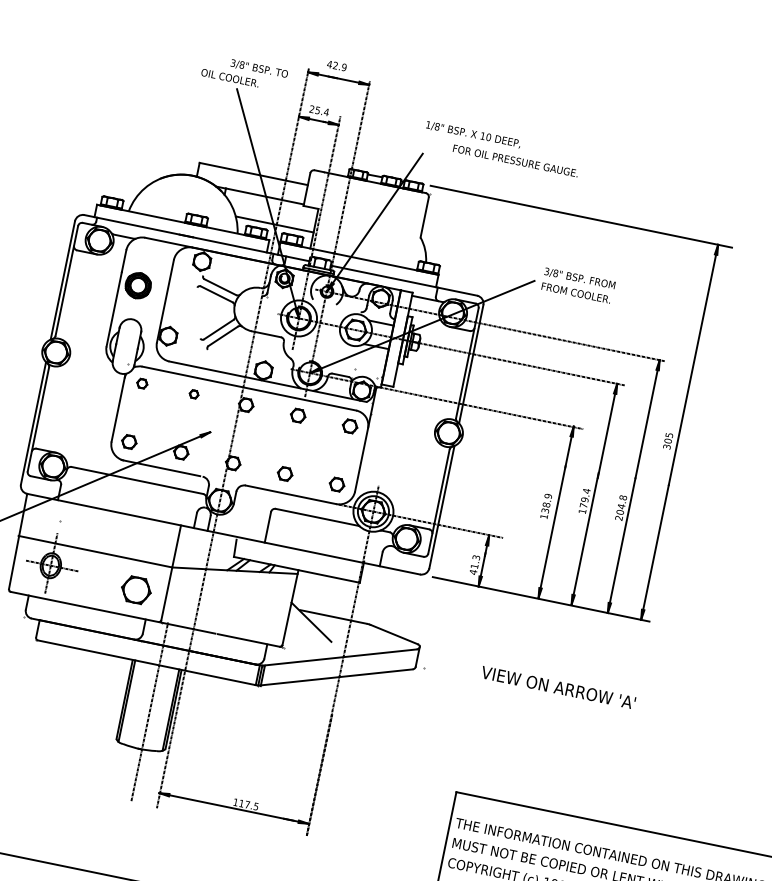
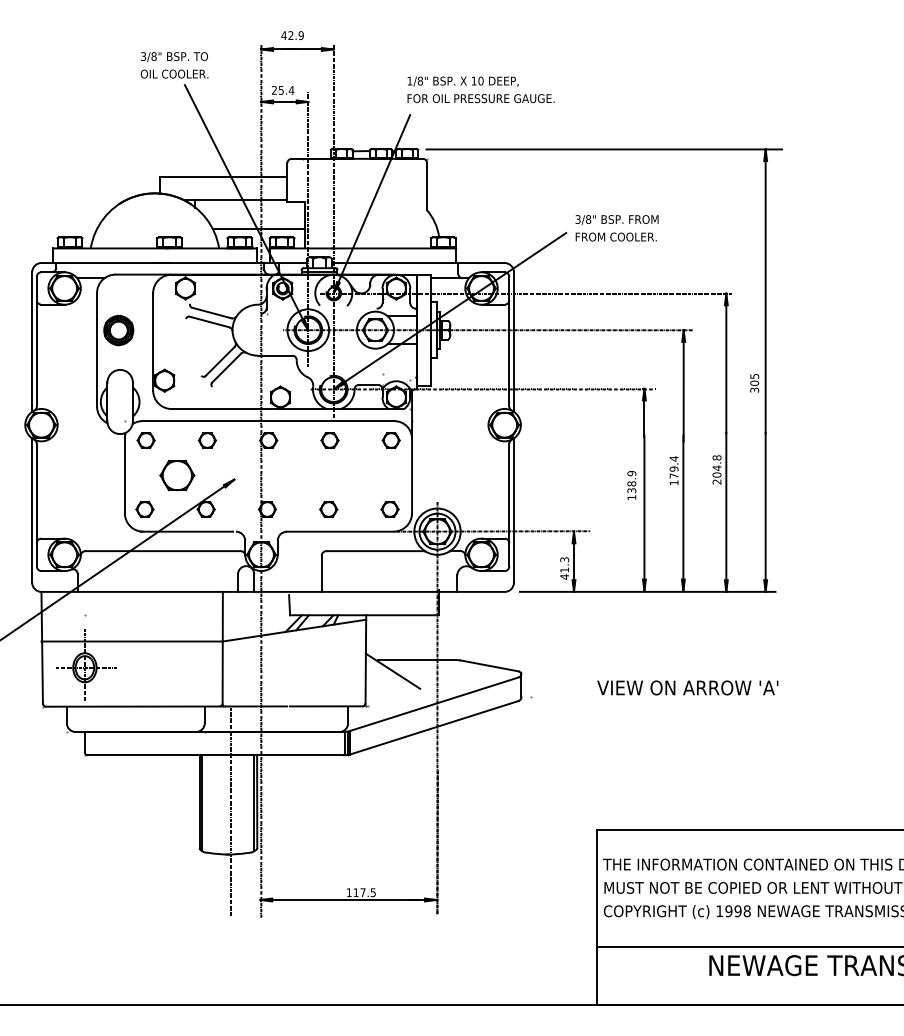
text: (259, 68) -> (174, 56), moved
text: (515, 160) -> (480, 98), moved
part: (141, 383) -> (145, 440), size x1.43
part: (193, 394) -> (206, 440), size x1.67
part: (136, 590) -> (177, 475), moved

